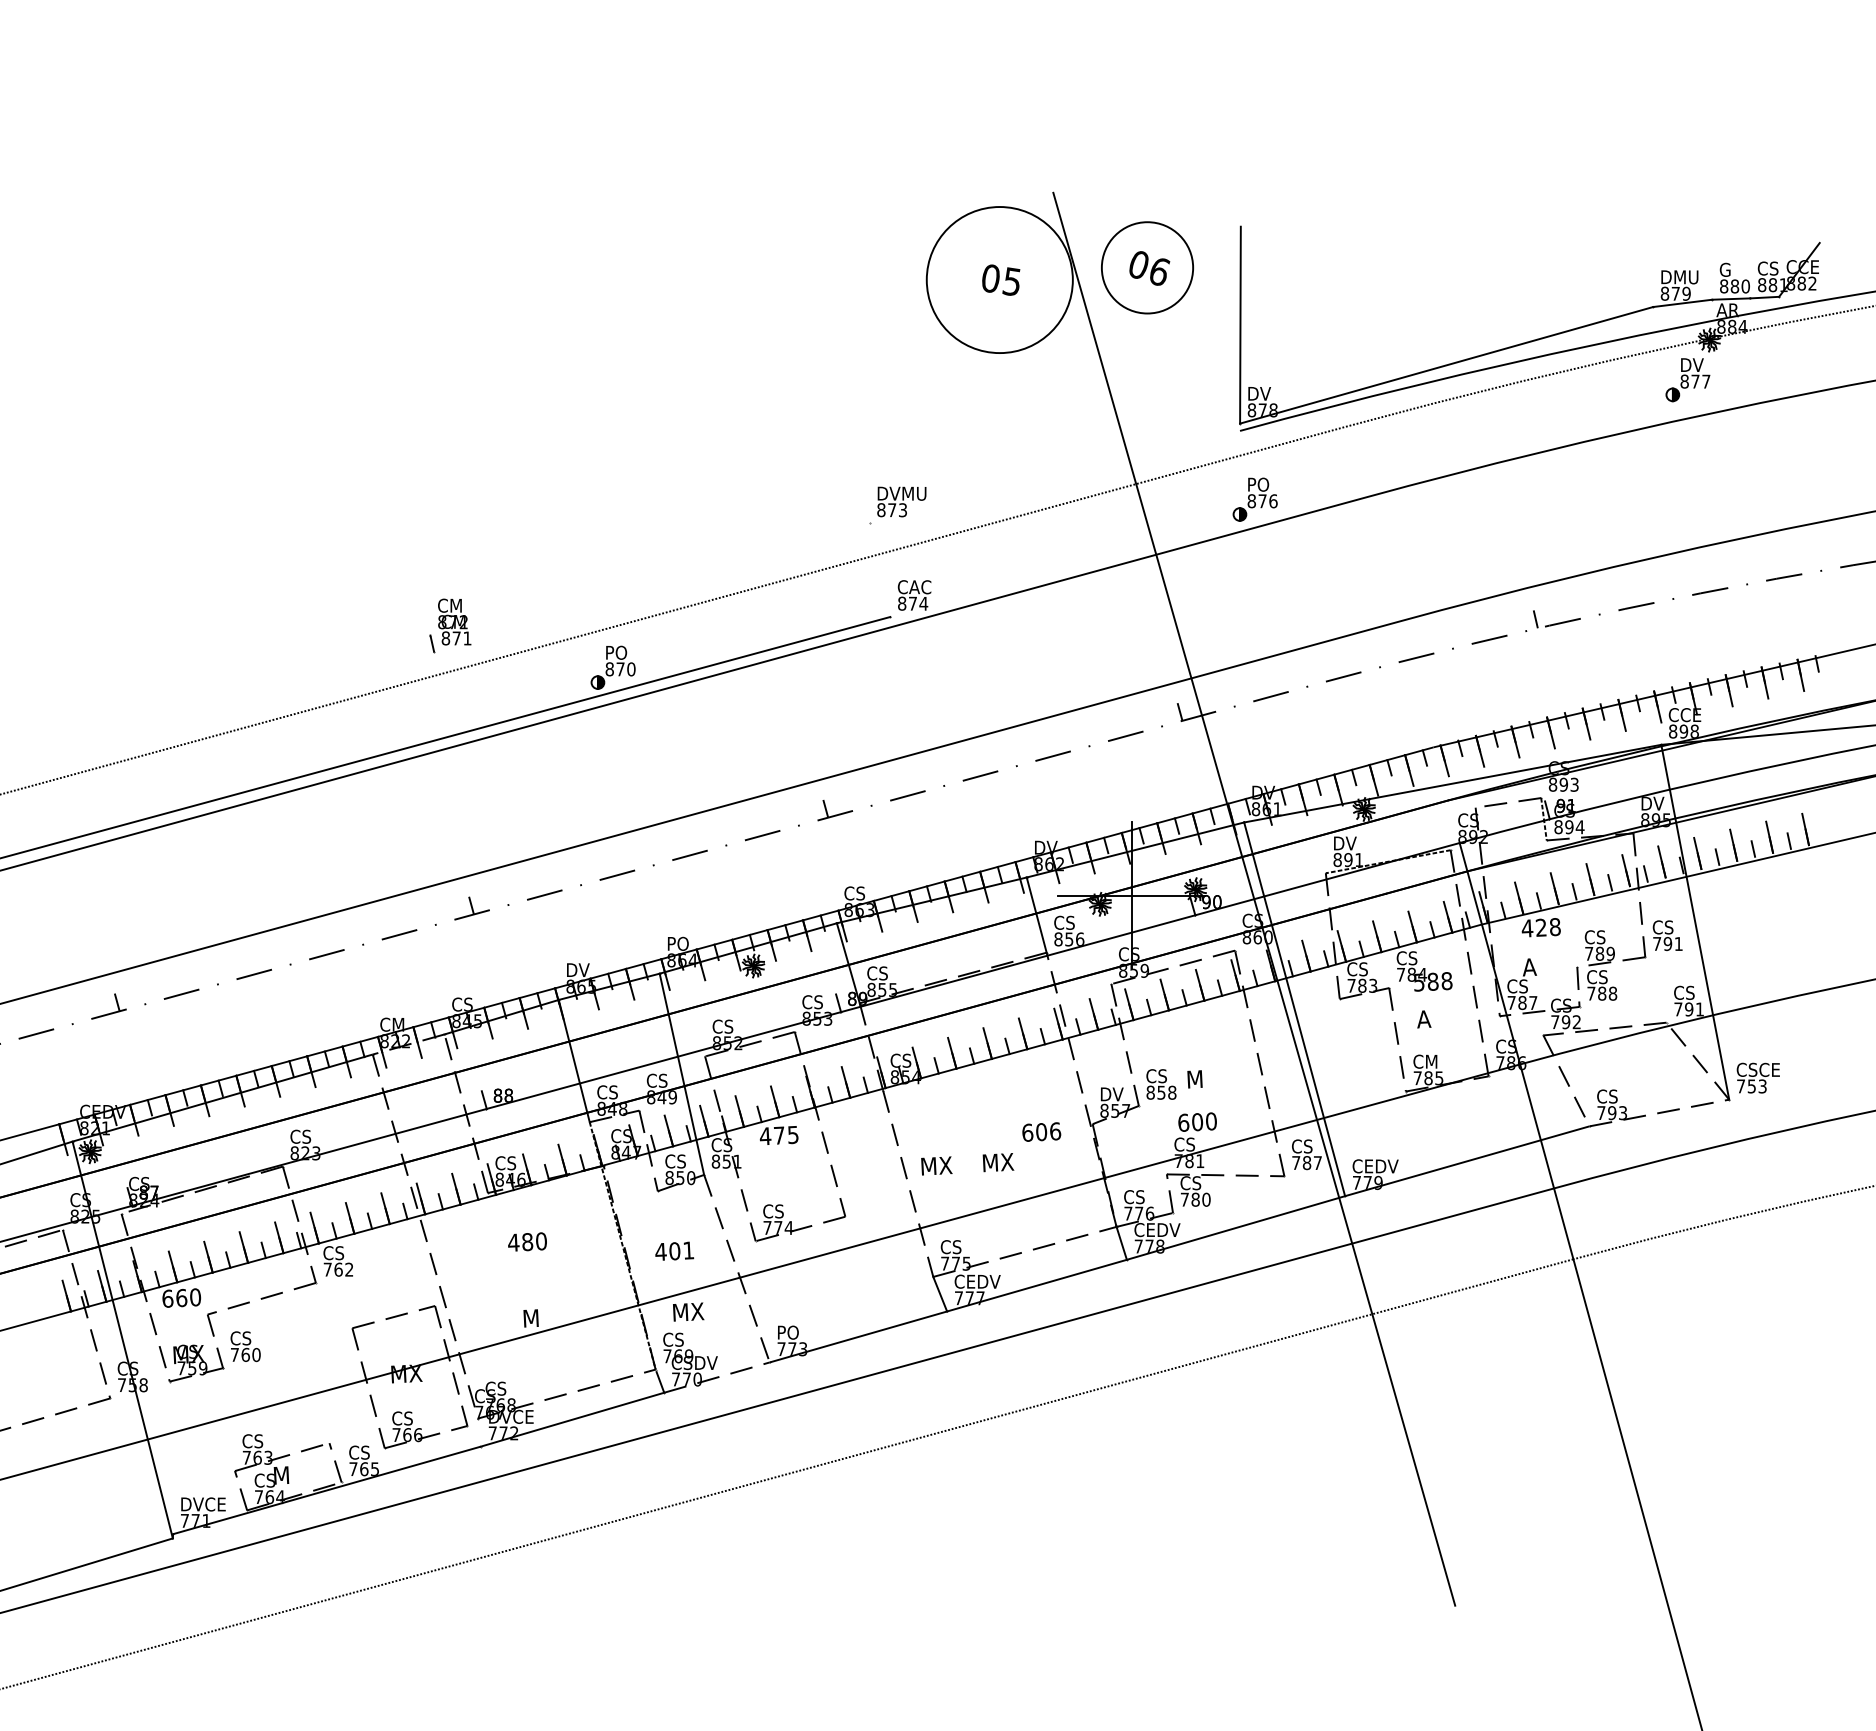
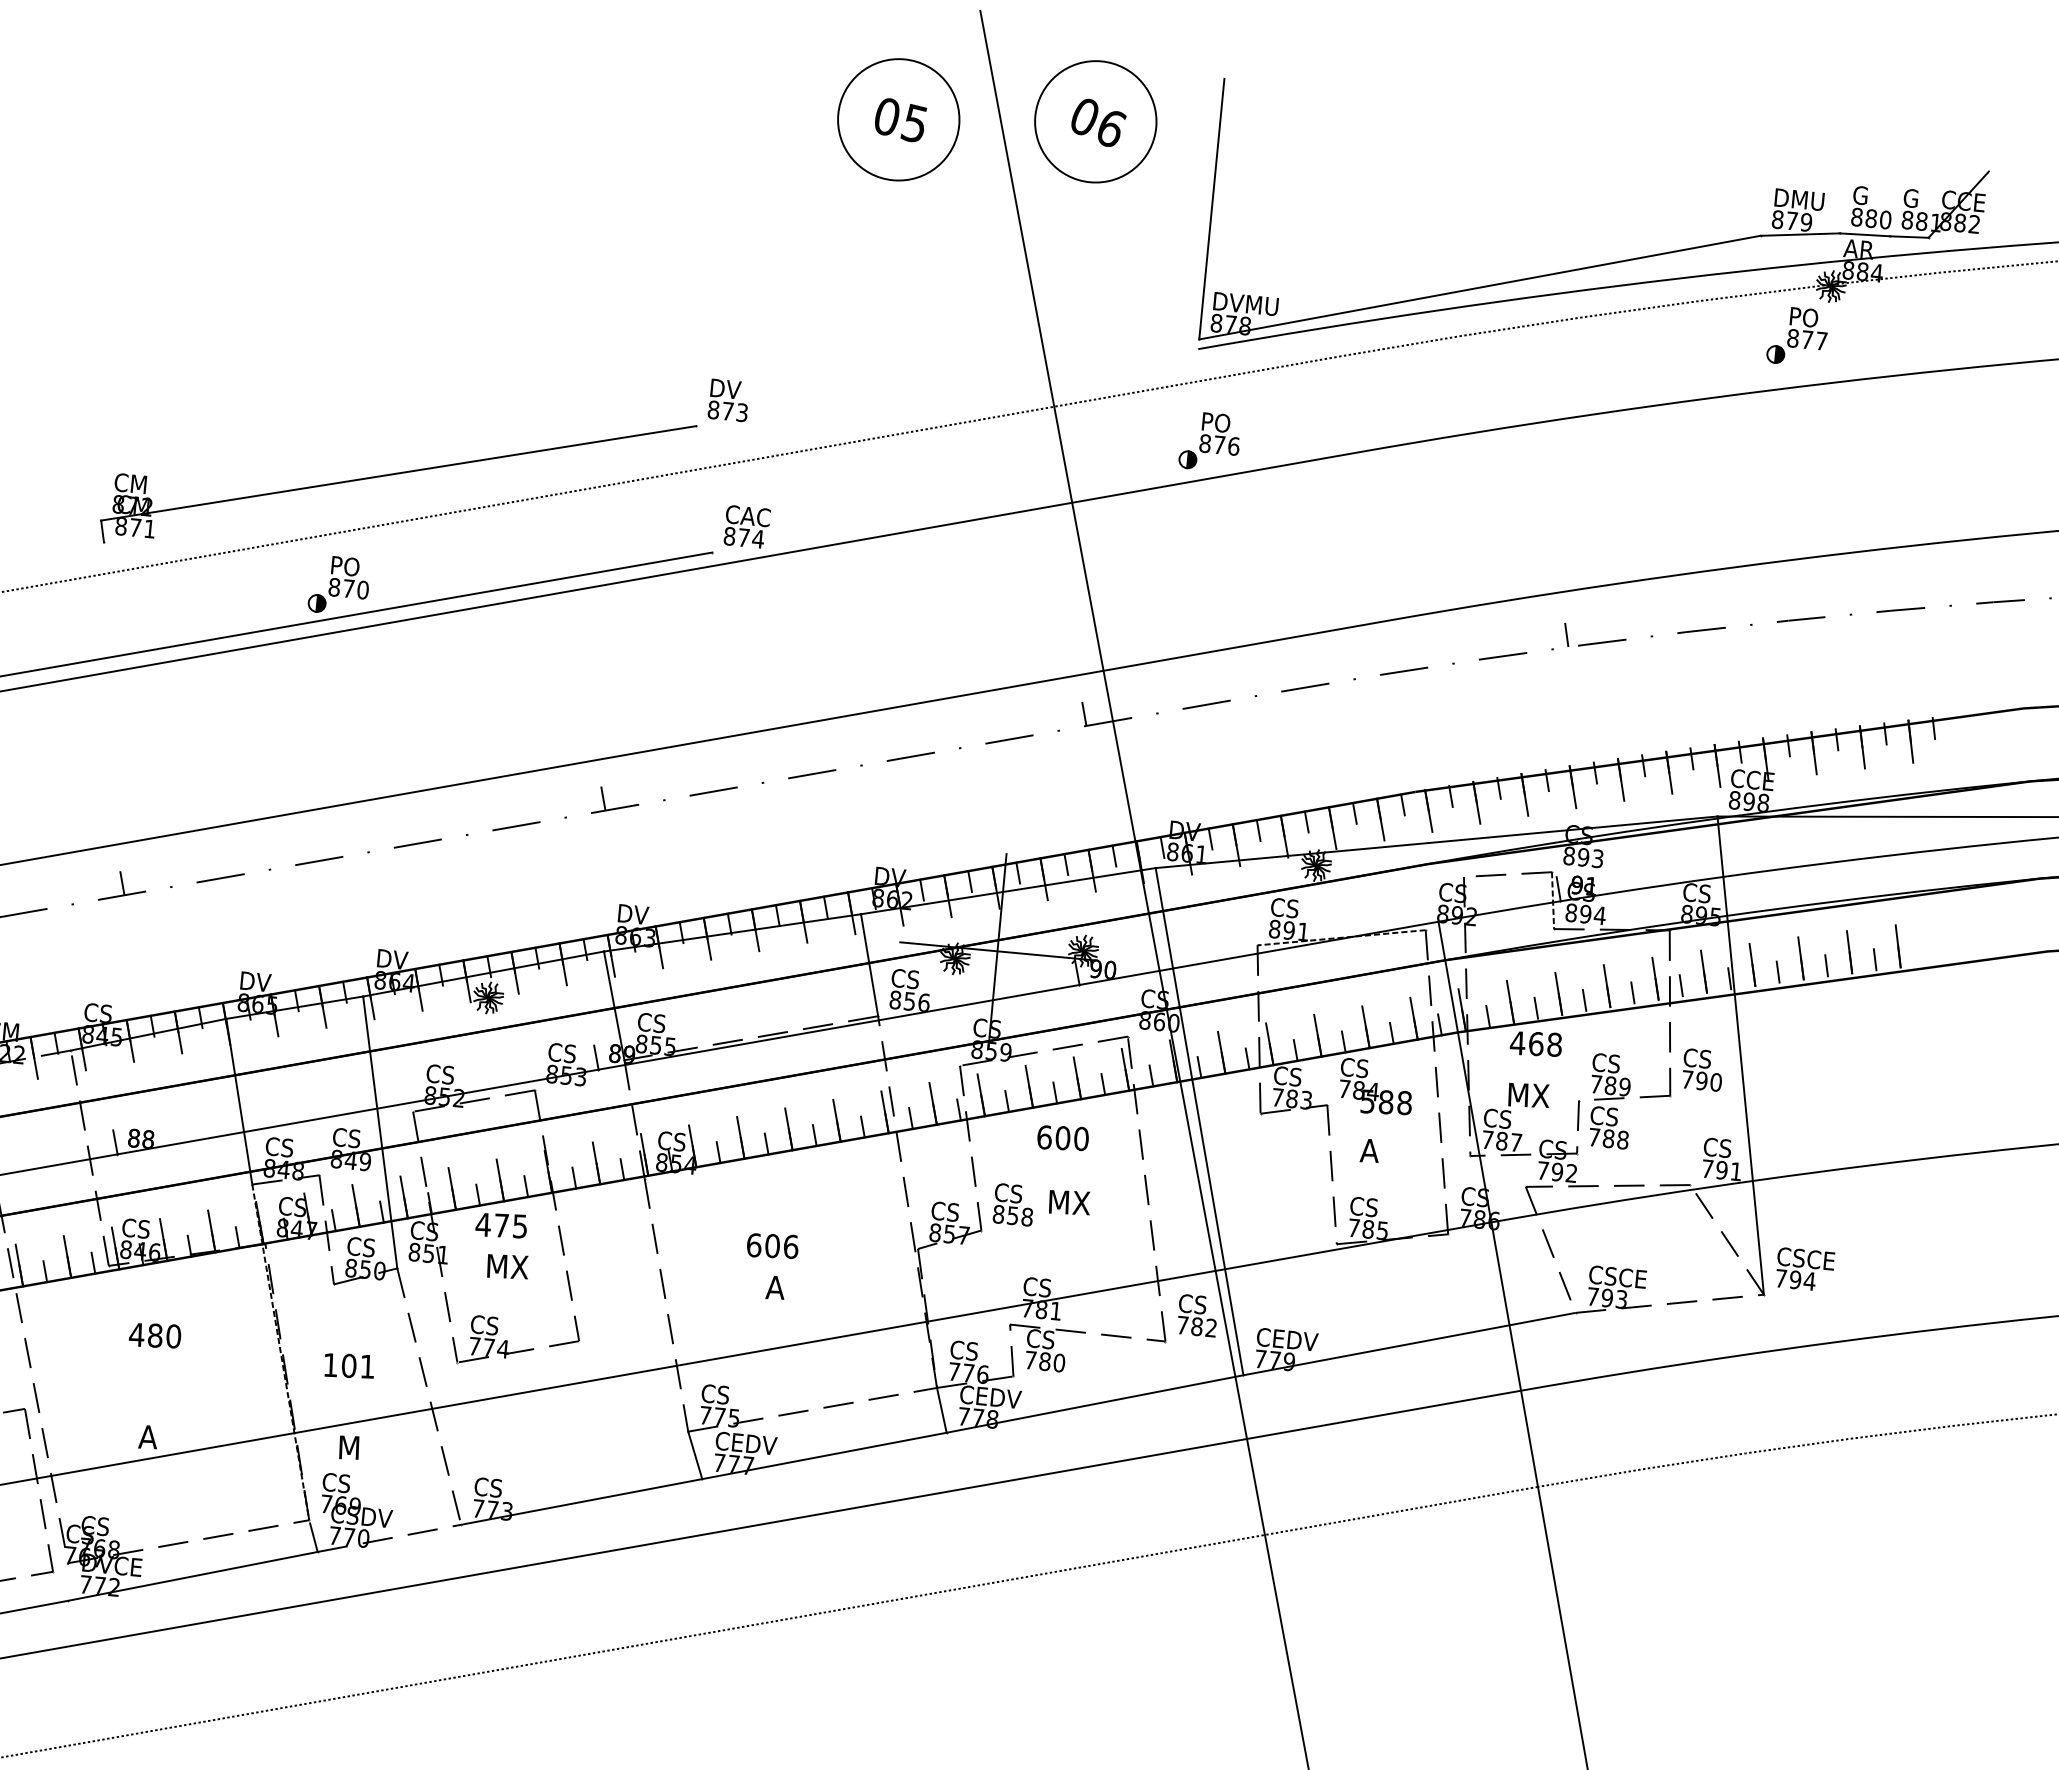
text: (1771, 268) -> (1921, 199), CS -> G
circle: (999, 279) -> (898, 119), size x0.62
text: (1692, 365) -> (1805, 318), DV -> PO
text: (1284, 393) -> (1261, 305), DV -> DVMU
text: (914, 493) -> (759, 391), DVMU -> DV
line: (649, 579) -> (398, 473), added
text: (1652, 803) -> (1698, 893), DV -> CS
text: (1344, 843) -> (1285, 908), DV -> CS
text: (855, 893) -> (632, 914), CS -> DV
text: (1541, 927) -> (1536, 1043), 428 -> 468
text: (679, 943) -> (393, 958), PO -> DV
text: (1678, 944) -> (1715, 1083), 791 -> 790
text: (1538, 966) -> (1527, 1094), A -> MX
text: (1431, 1061) -> (1374, 1207), CM -> CS
text: (1211, 1078) -> (1080, 1203), M -> MX
text: (1757, 1086) -> (1802, 1280), 753 -> 794
text: (1111, 1094) -> (946, 1211), DV -> CS
text: (1629, 1096) -> (1632, 1278), CS -> CSCE
text: (1197, 1121) -> (1063, 1137), moved
text: (1041, 1131) -> (772, 1245), moved
text: (997, 1162) -> (787, 1288), MX -> A
text: (1317, 1162) -> (1211, 1327), 787 -> 782
text: (936, 1165) -> (507, 1266), moved
text: (660, 1251) -> (330, 1364), 401 -> 101
text: (697, 1311) -> (371, 1448), MX -> M
text: (530, 1318) -> (149, 1437), M -> A
text: (787, 1332) -> (488, 1487), PO -> CS

